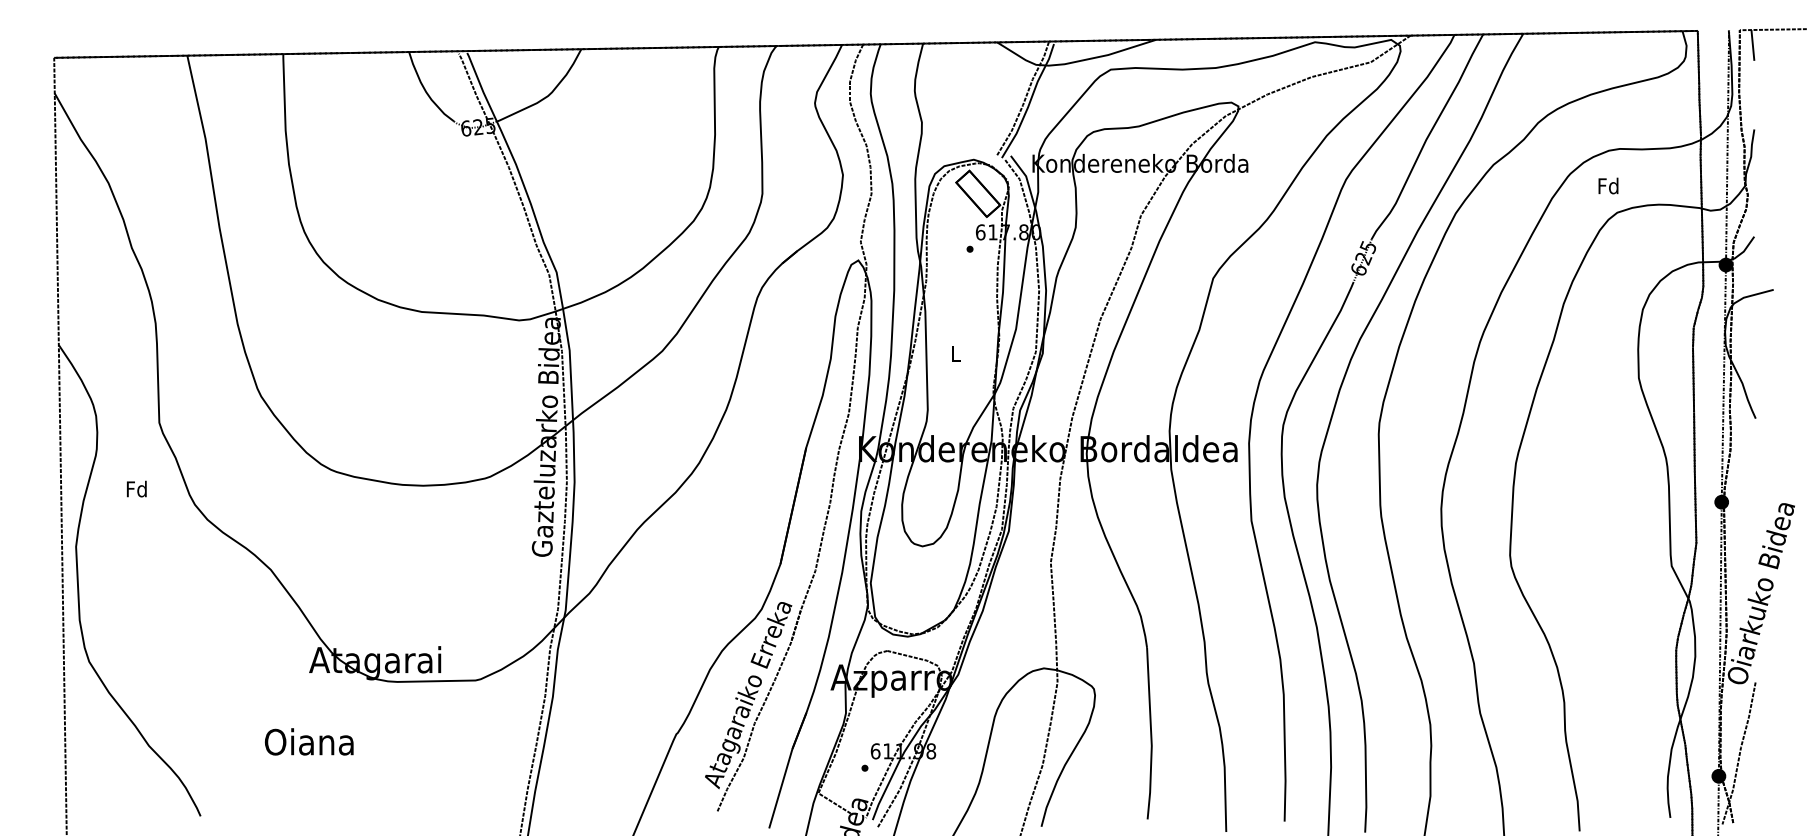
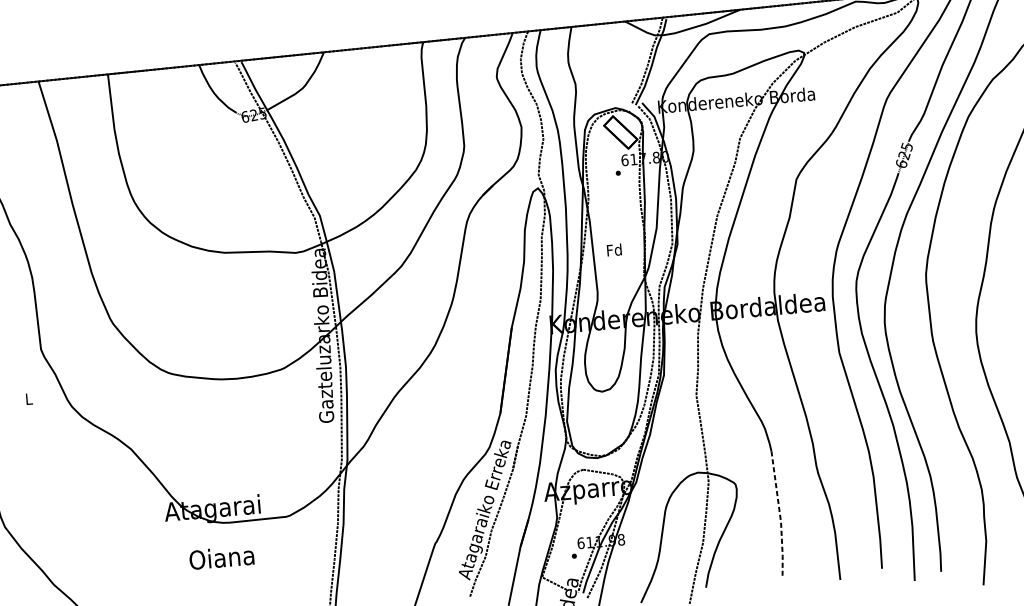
text: (955, 353) -> (614, 249), L -> Fd
text: (136, 488) -> (28, 398), Fd -> L
line: (1151, 735) -> (780, 514), solid -> dashed
text: (309, 741) -> (221, 557), moved

